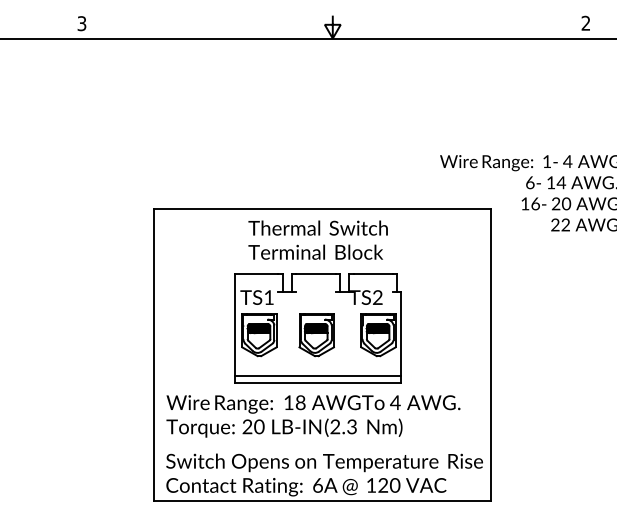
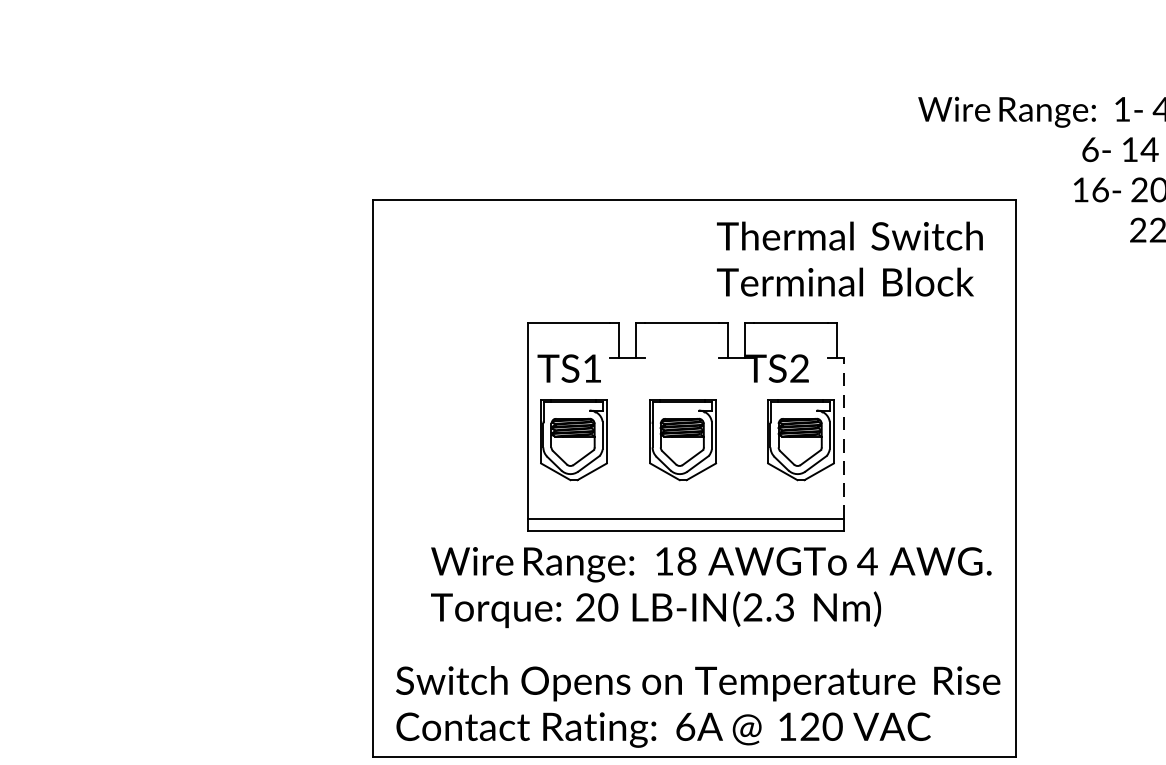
text: (317, 239) -> (848, 257), moved
line: (401, 333) -> (844, 437), solid -> dashed
text: (313, 416) -> (711, 587), moved

